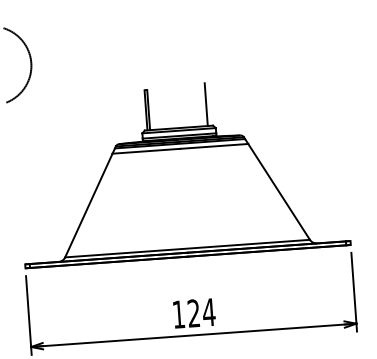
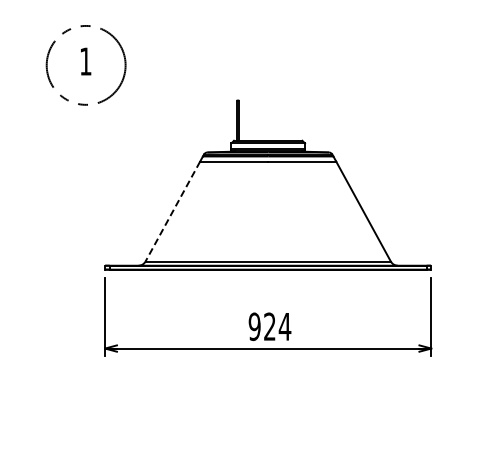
line: (206, 103) -> (297, 118), removed
line: (88, 206) -> (172, 212), solid -> dashed
text: (178, 314) -> (254, 326), 124 -> 924

